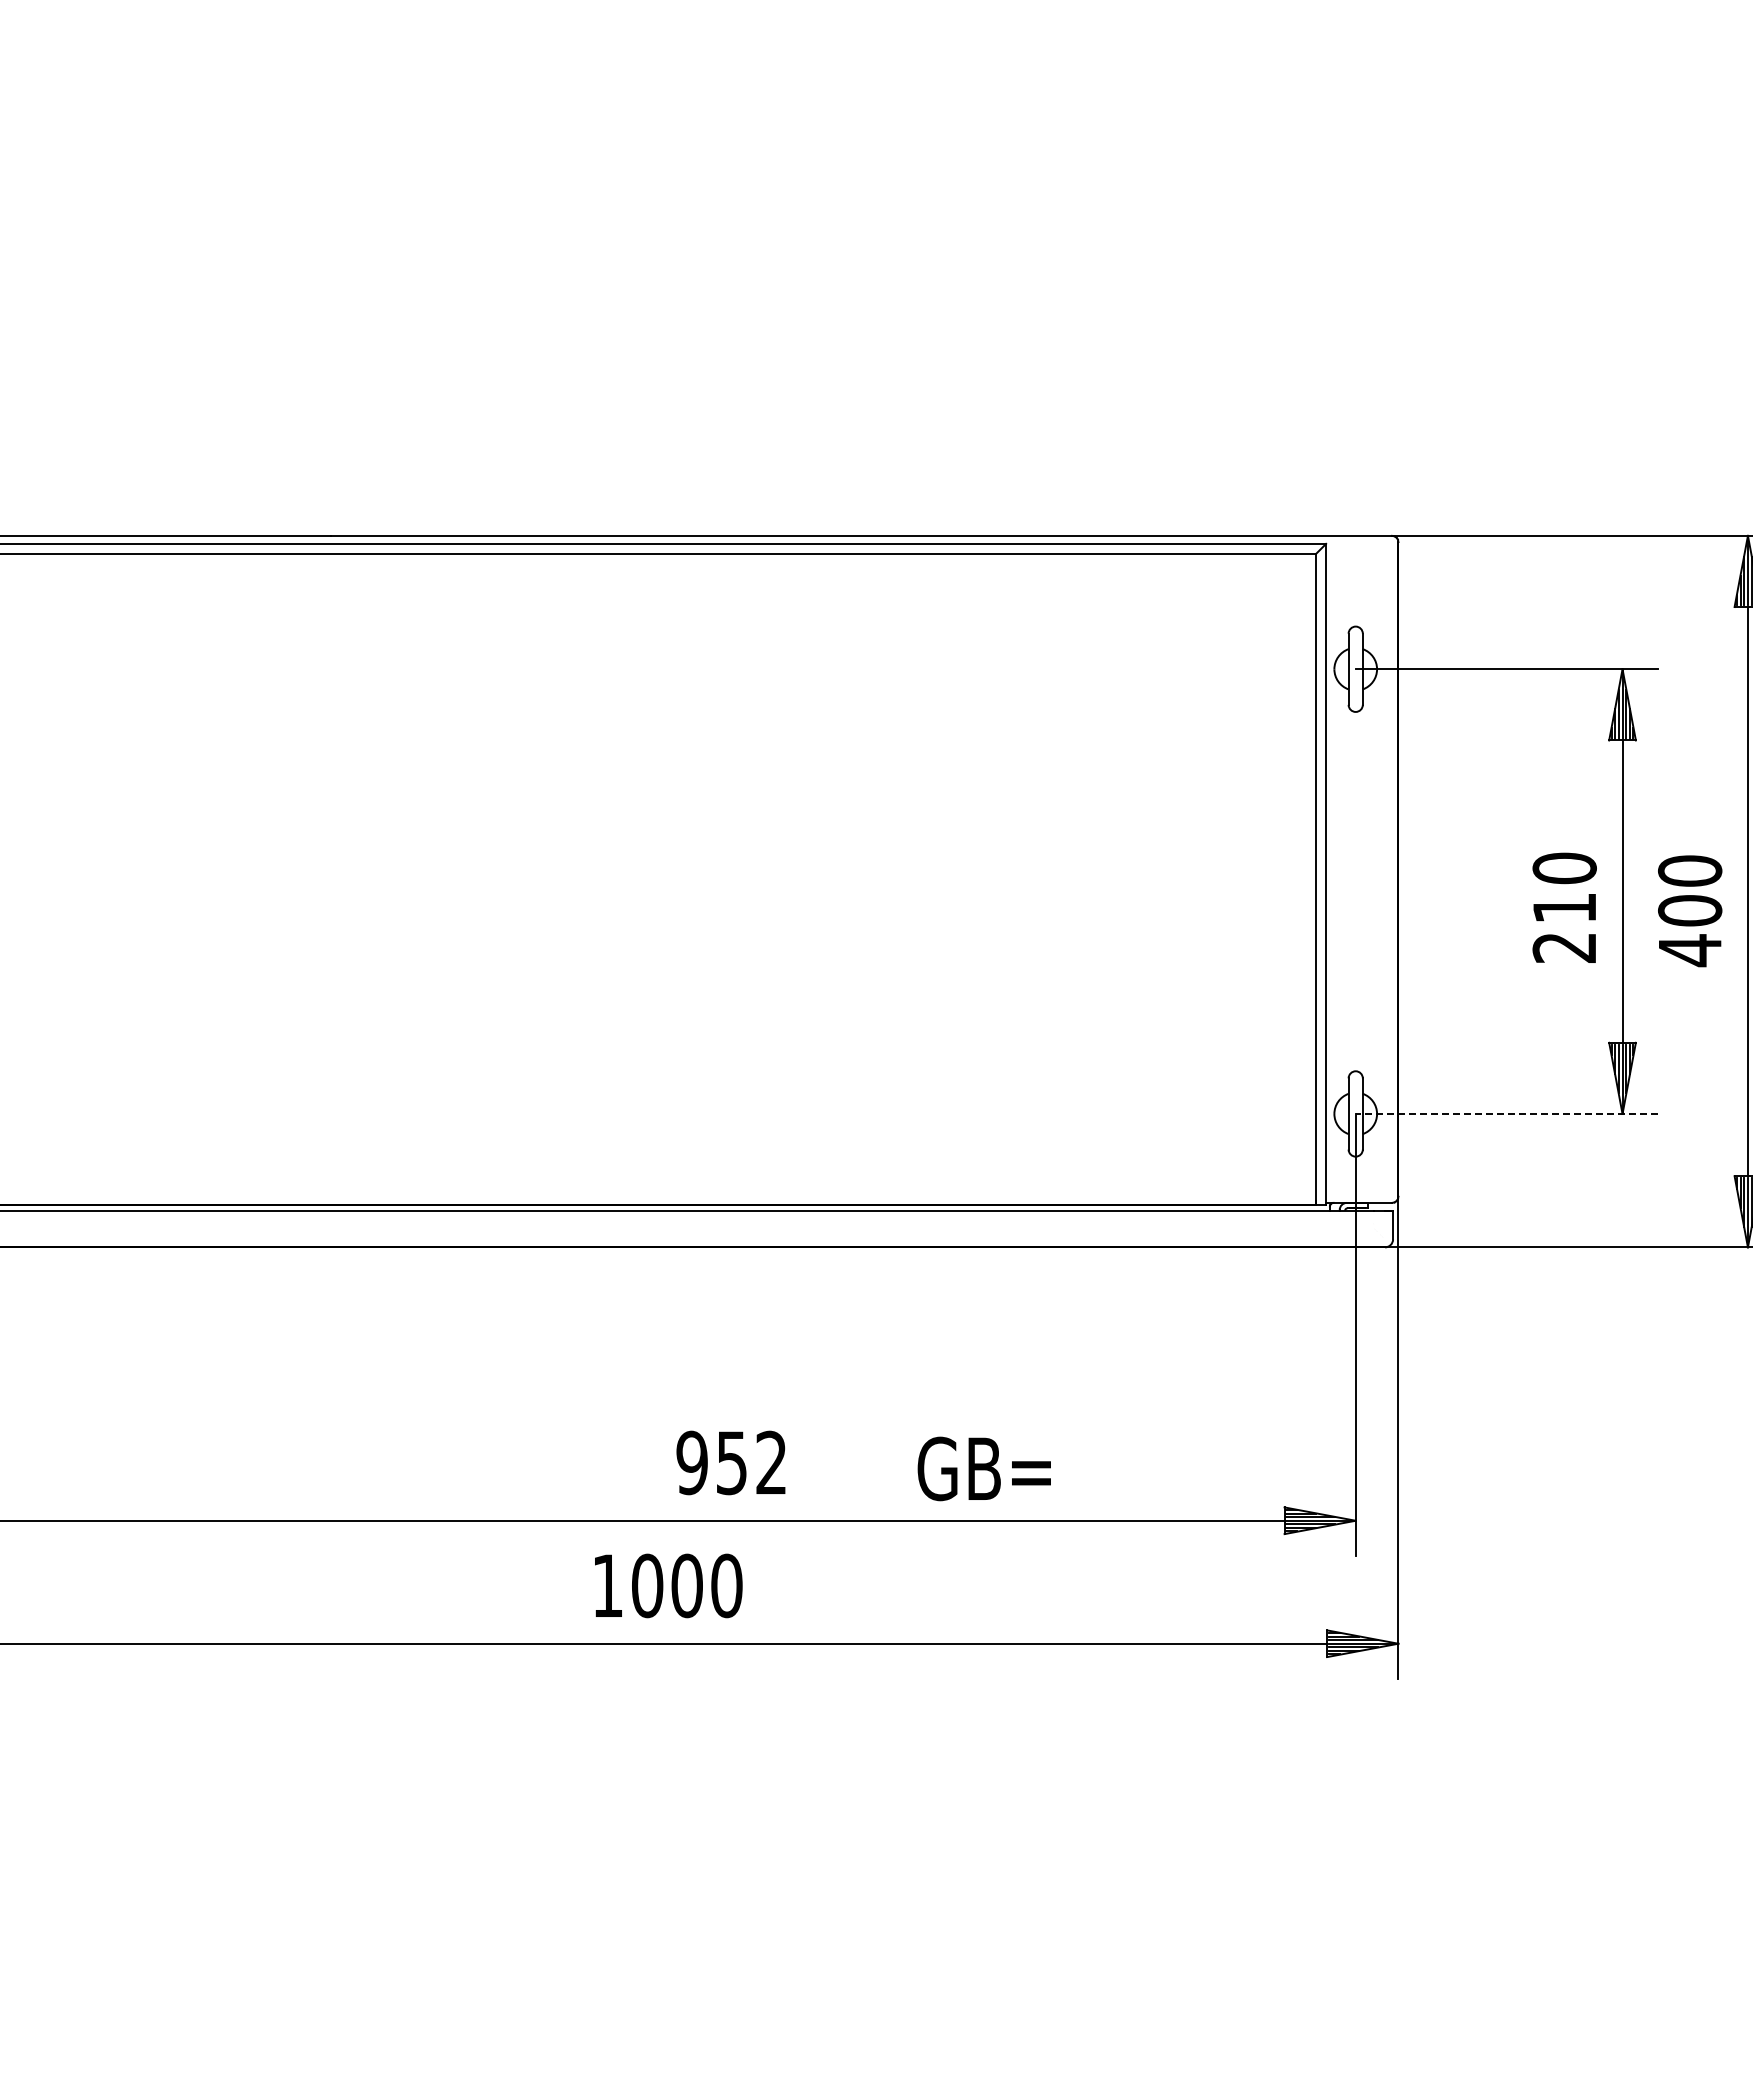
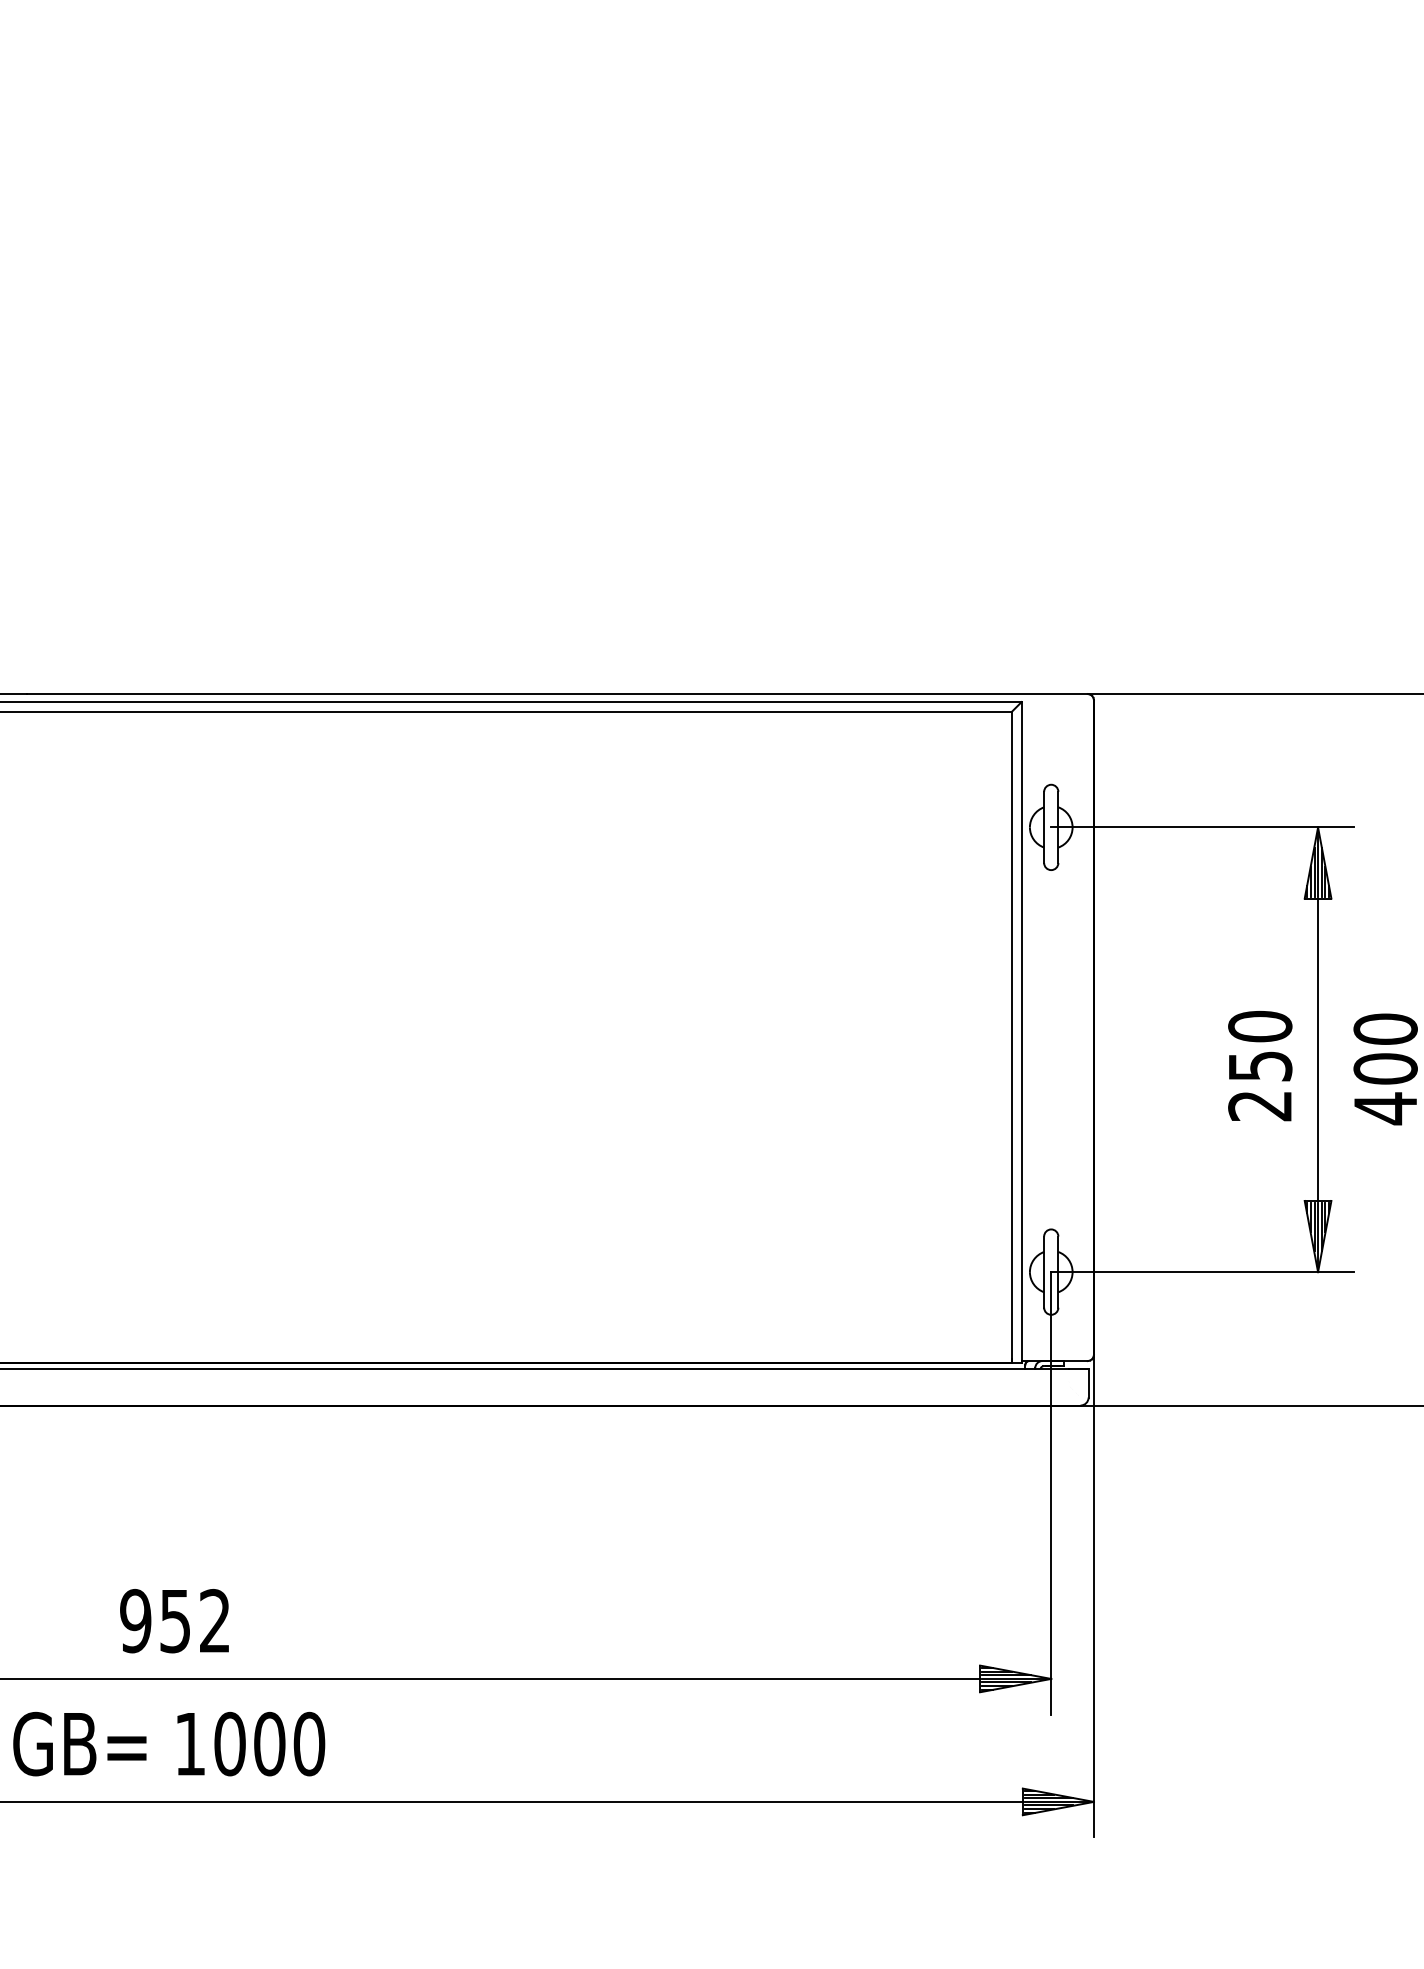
text: (1564, 908) -> (1260, 1066), 210 -> 250
line: (1506, 1113) -> (1202, 1271), dashed -> solid
text: (730, 1462) -> (174, 1620), moved
text: (983, 1468) -> (79, 1743), moved
text: (668, 1585) -> (251, 1743), moved

